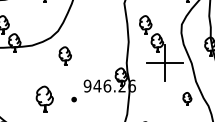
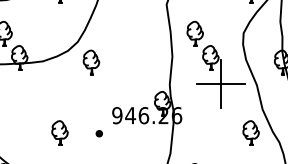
part: (65, 56) -> (91, 62), moved
part: (44, 98) -> (59, 132), size x0.71
part: (186, 98) -> (250, 132), size x1.43

